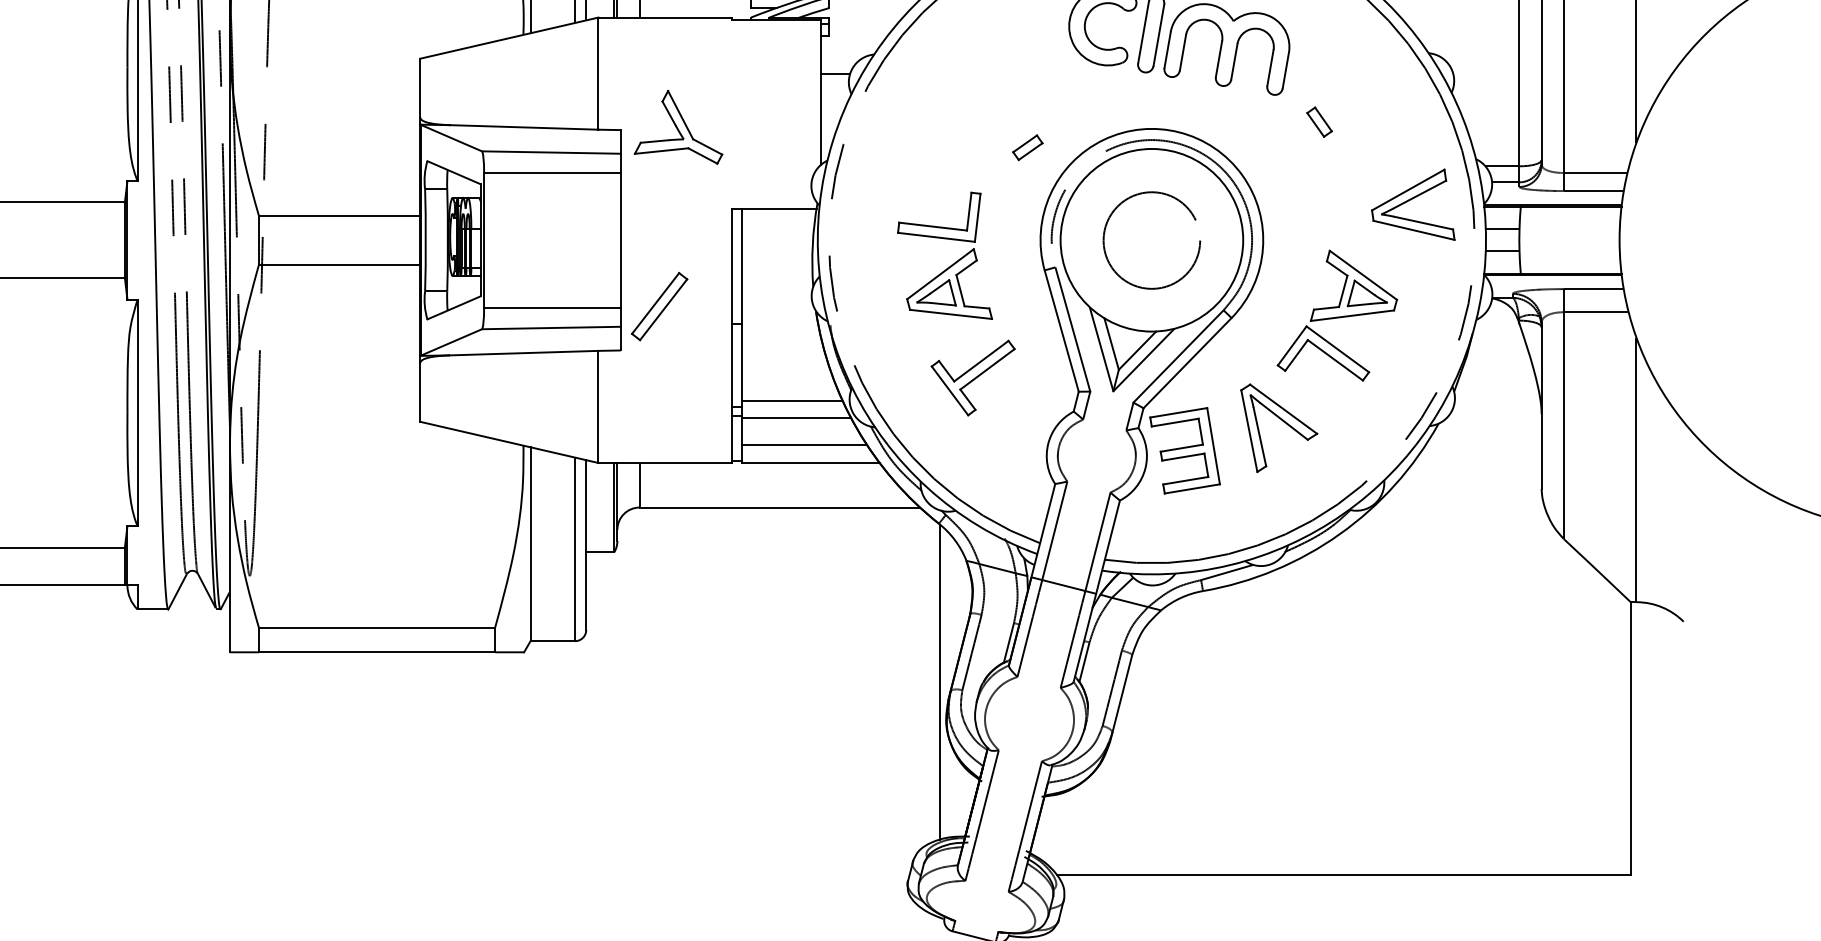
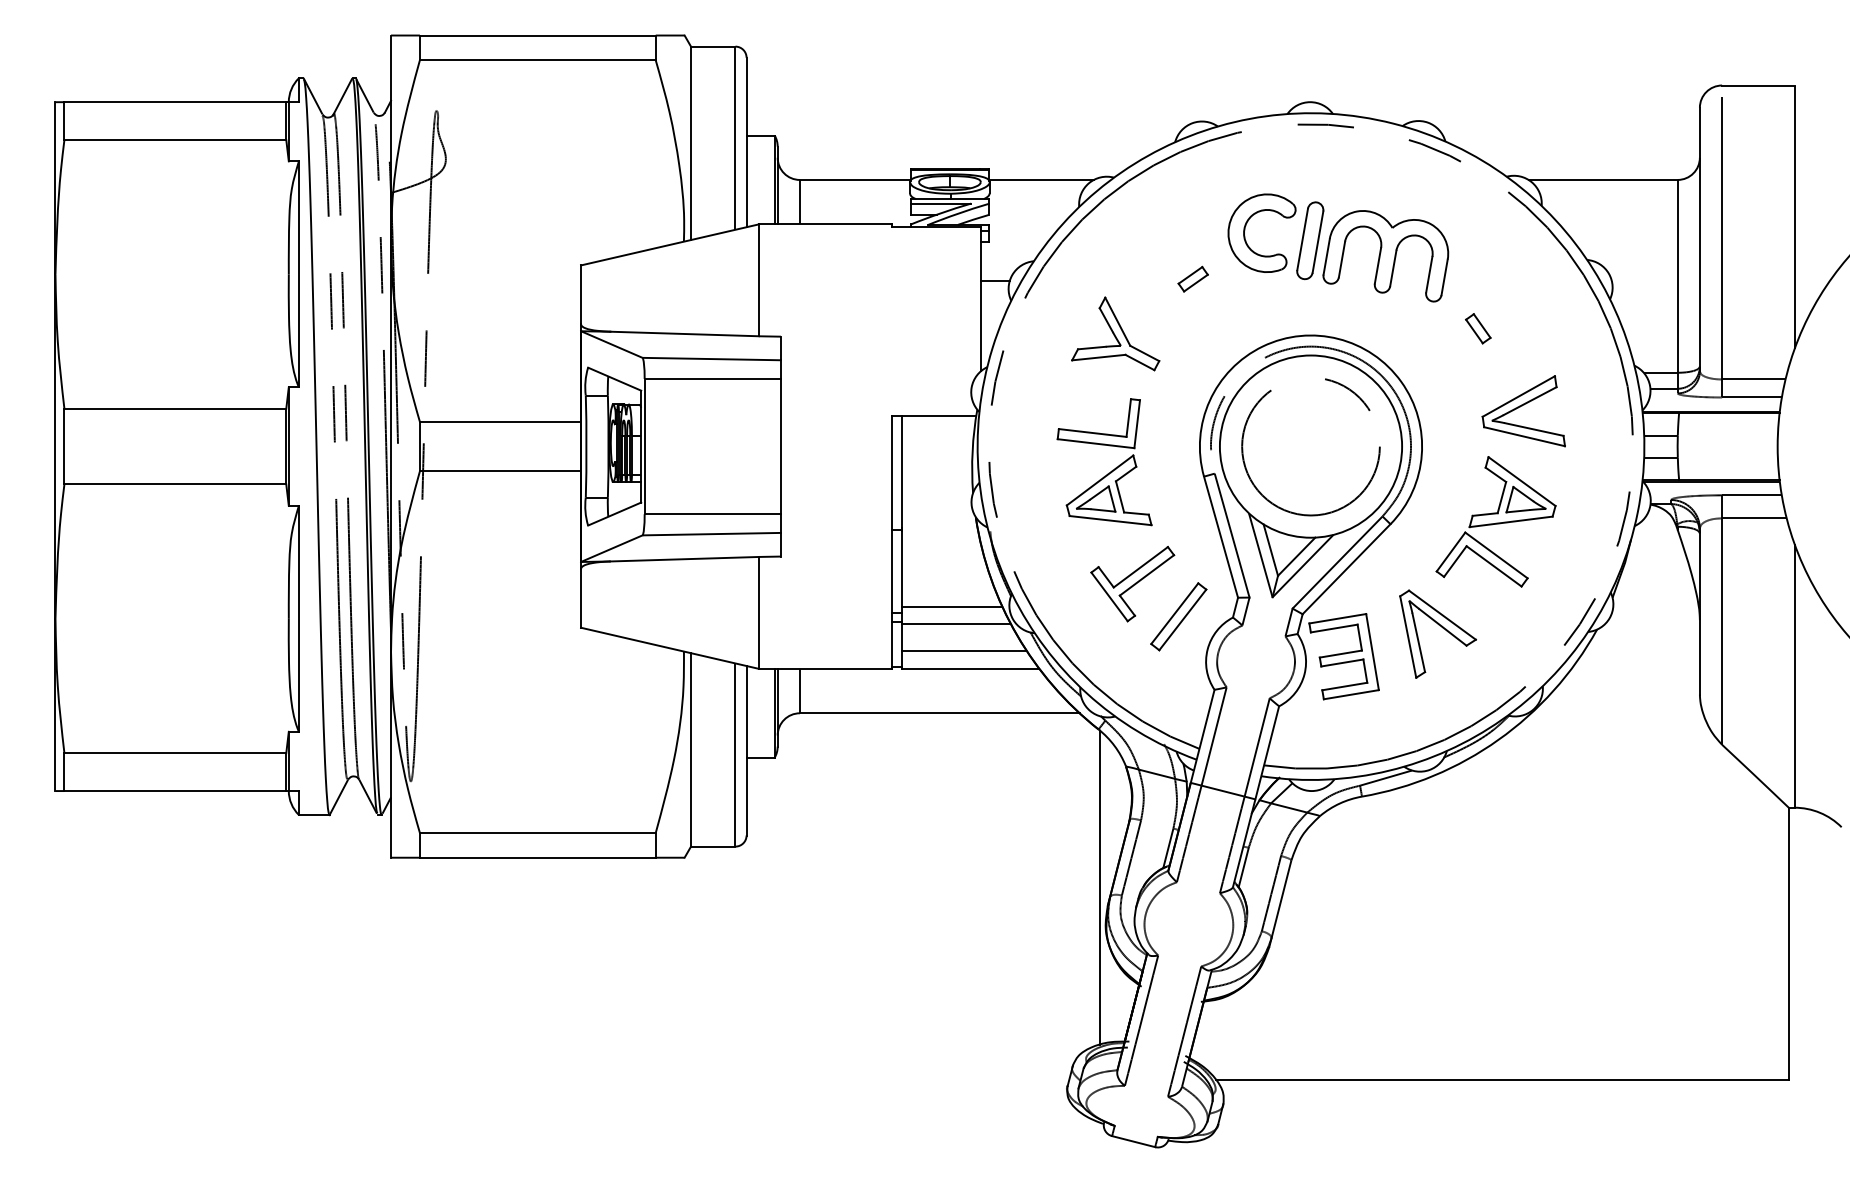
part: (678, 126) -> (1115, 333), moved
part: (1027, 146) -> (1192, 278), moved
part: (1412, 205) -> (1523, 411), moved
circle: (1151, 241) -> (1310, 447), size x1.43
part: (659, 306) -> (1178, 616), moved

